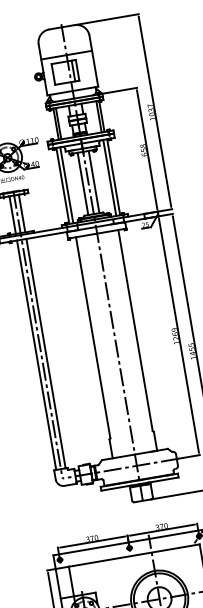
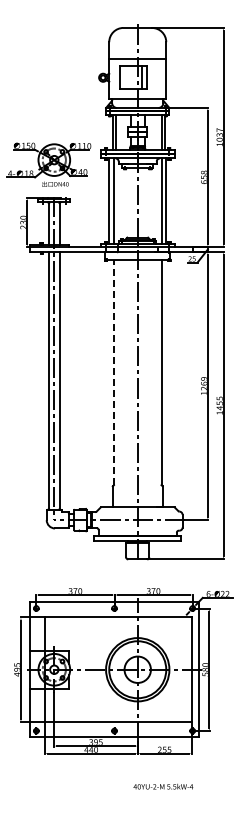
line: (93, 181) -> (143, 202), removed
line: (82, 183) -> (131, 202), removed
line: (92, 338) -> (113, 372), solid -> dashed

